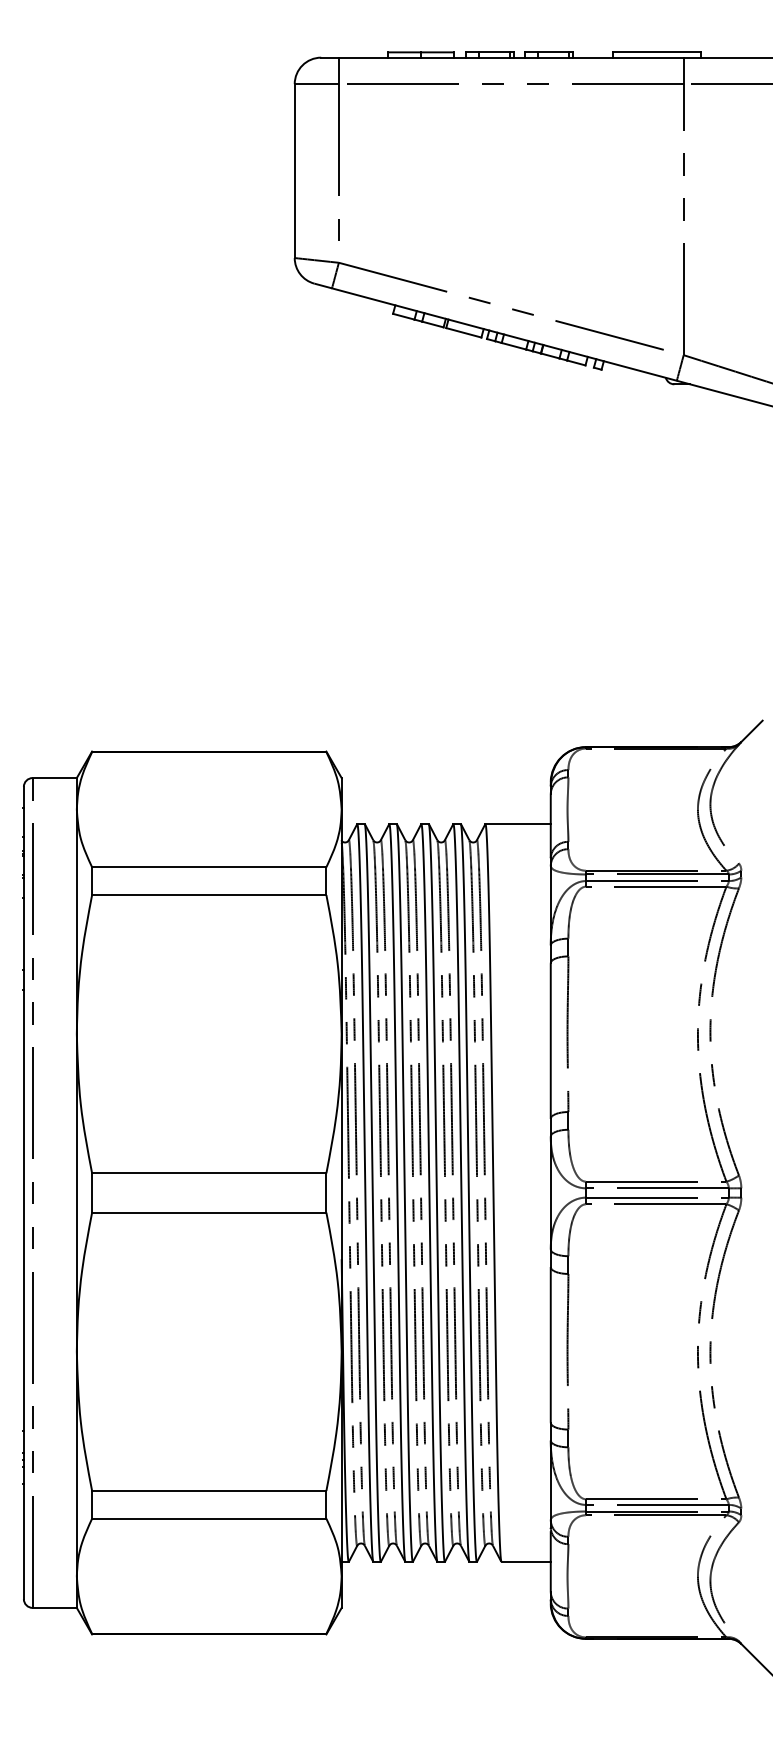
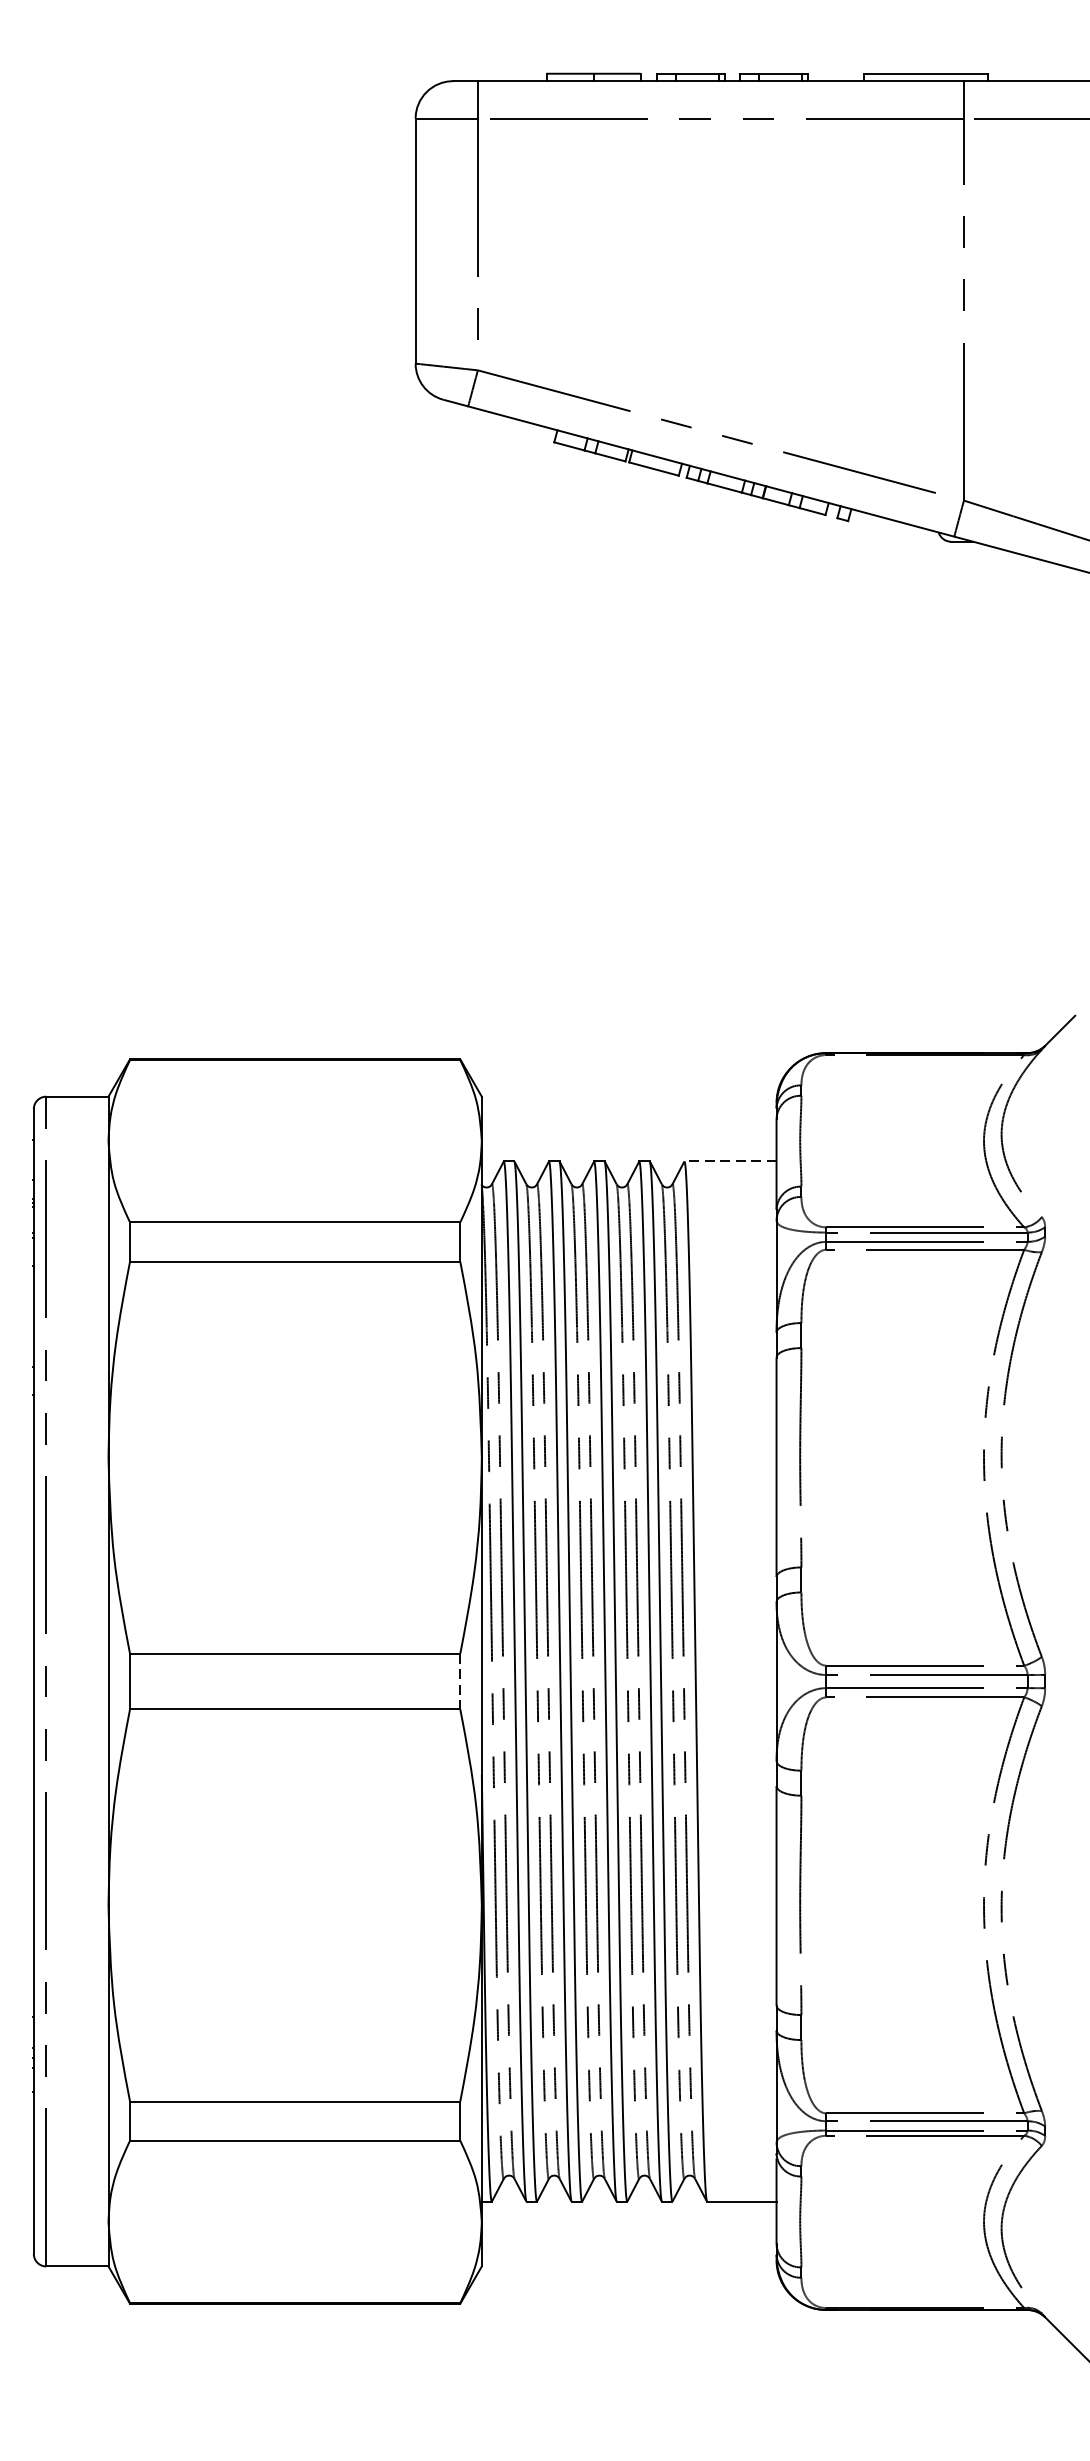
line: (518, 823) -> (731, 1160), solid -> dashed
line: (326, 1193) -> (460, 1682), solid -> dashed

